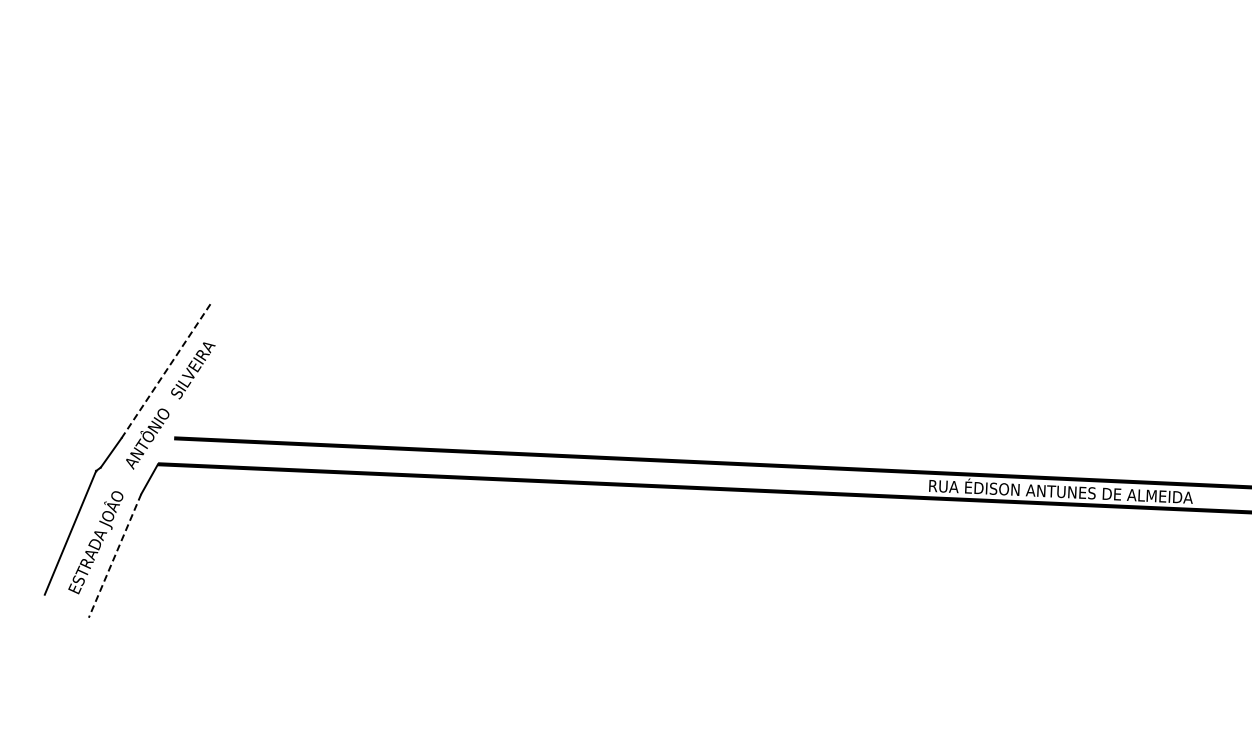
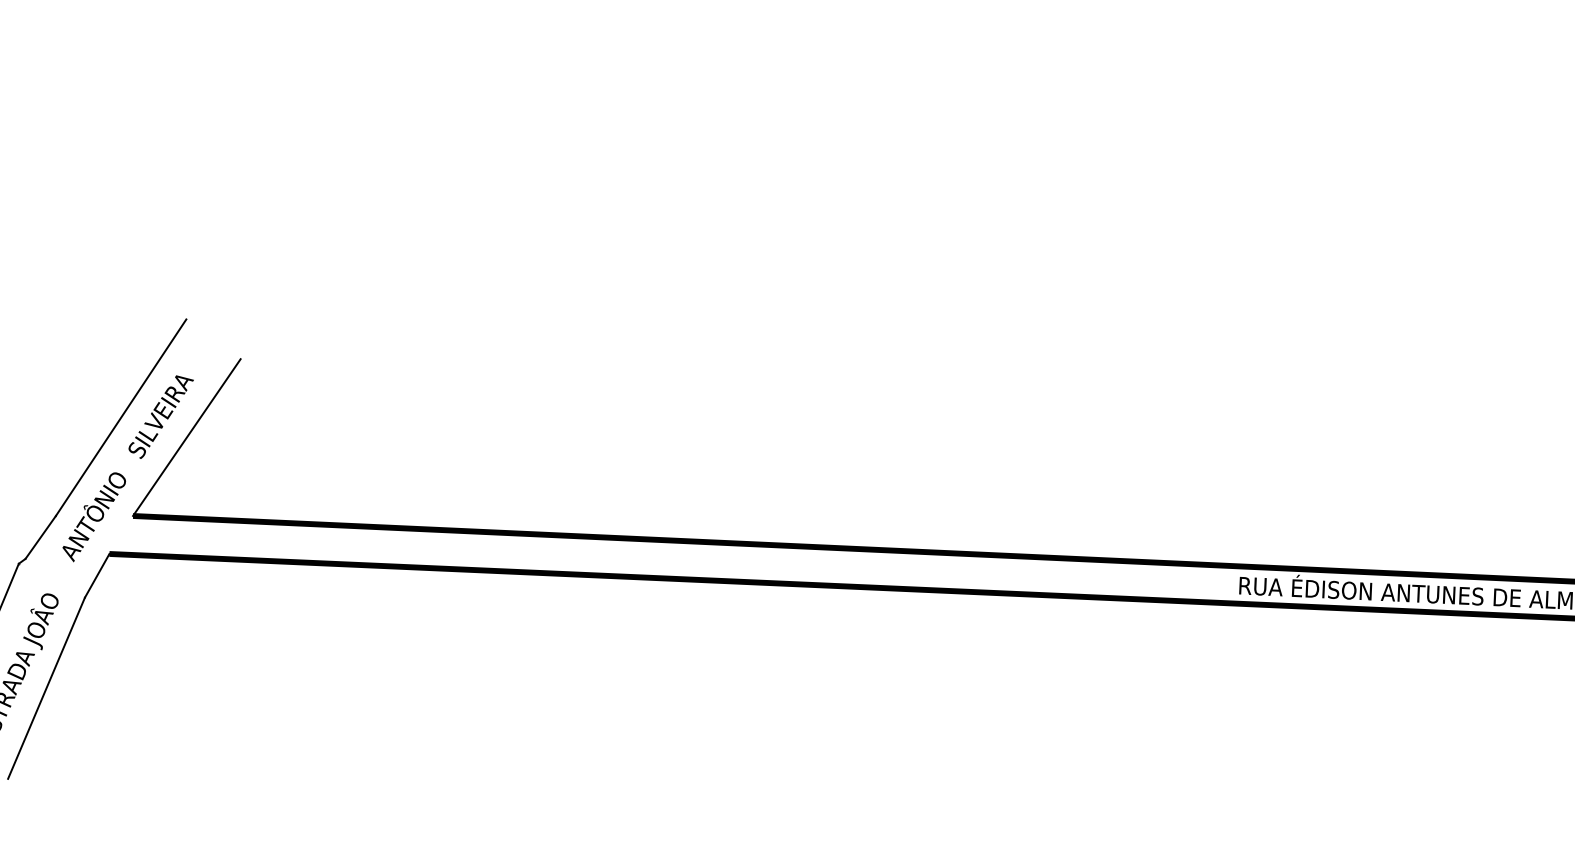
line: (166, 371) -> (121, 418), dashed -> solid
line: (210, 384) -> (186, 437), added
line: (114, 556) -> (45, 689), dashed -> solid

